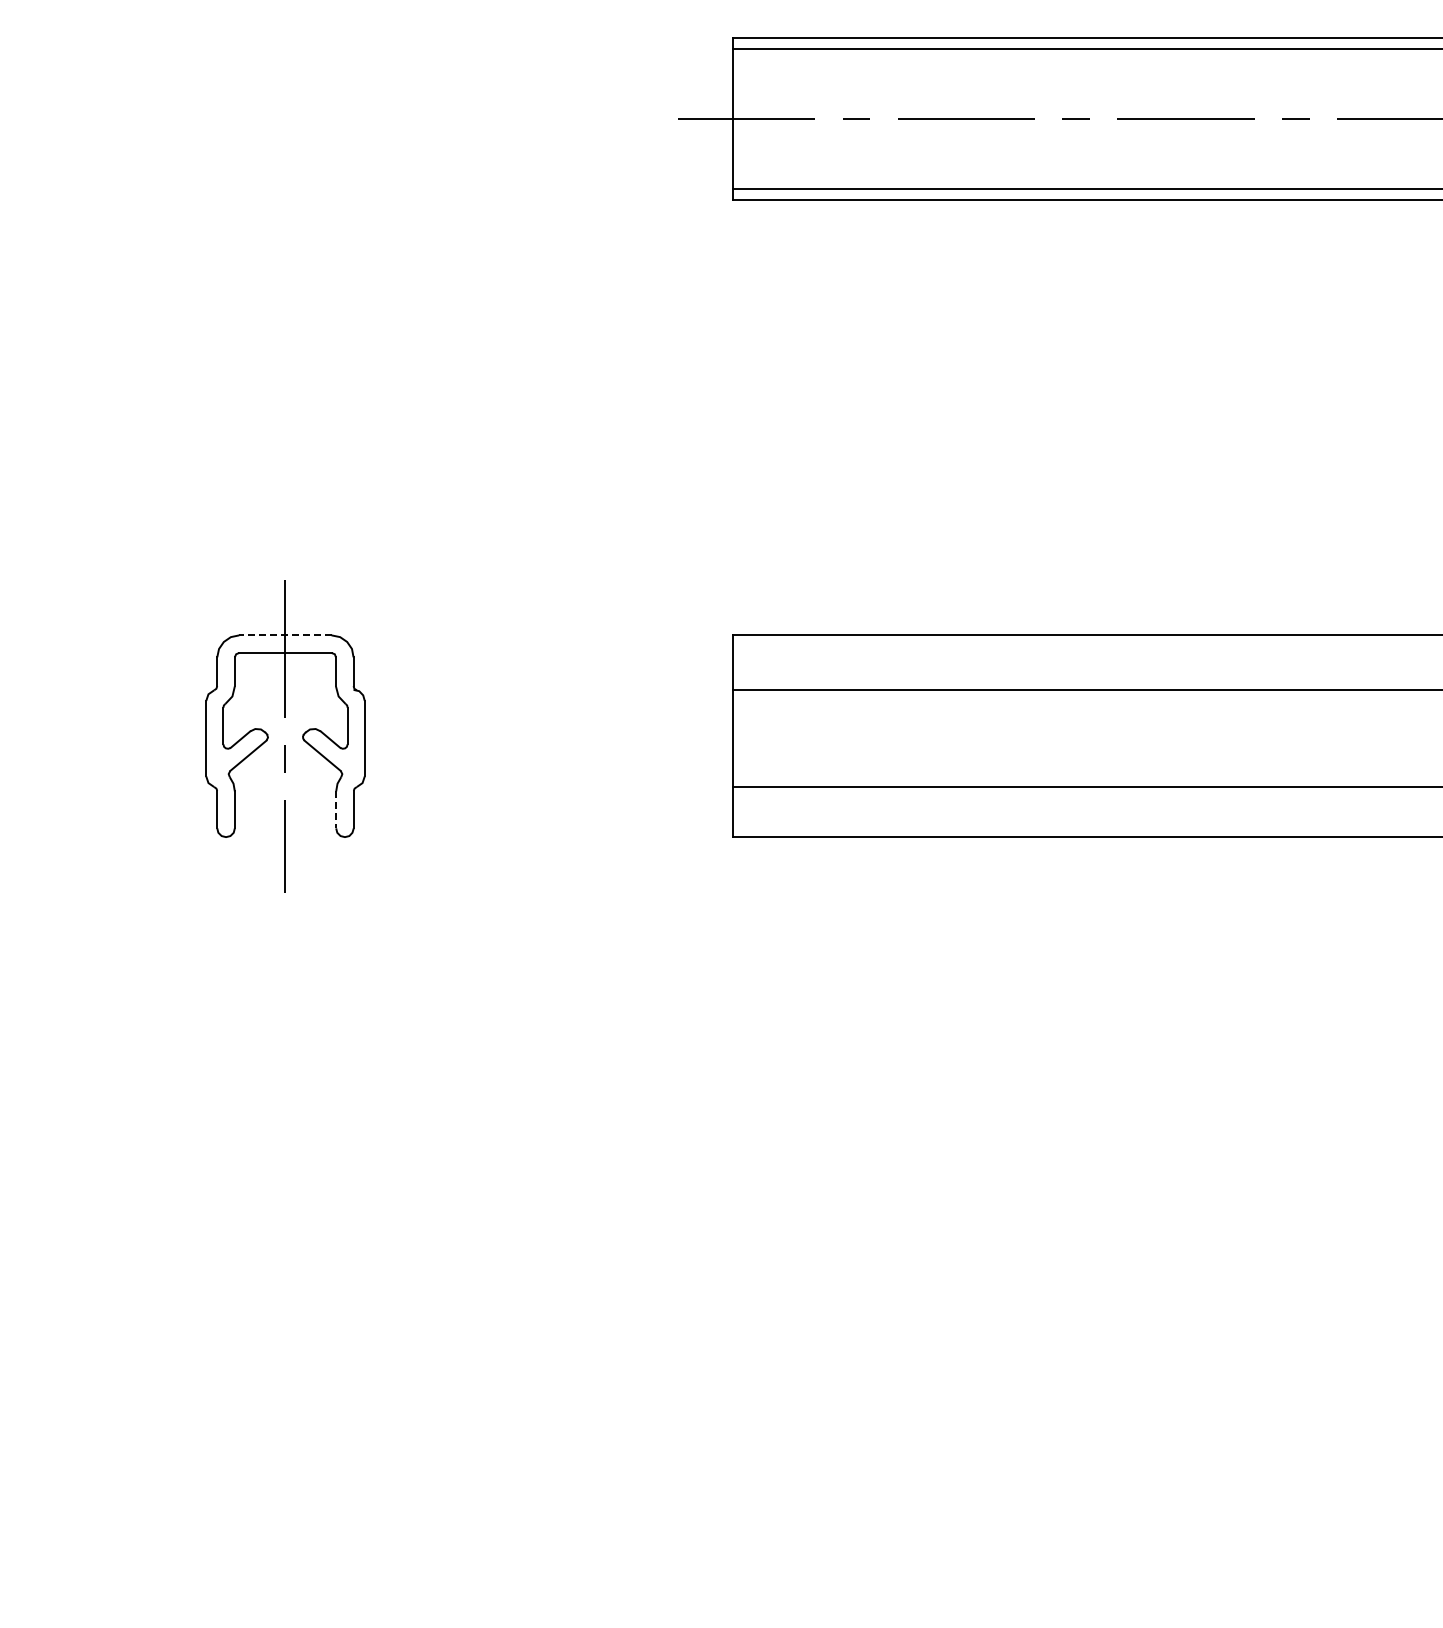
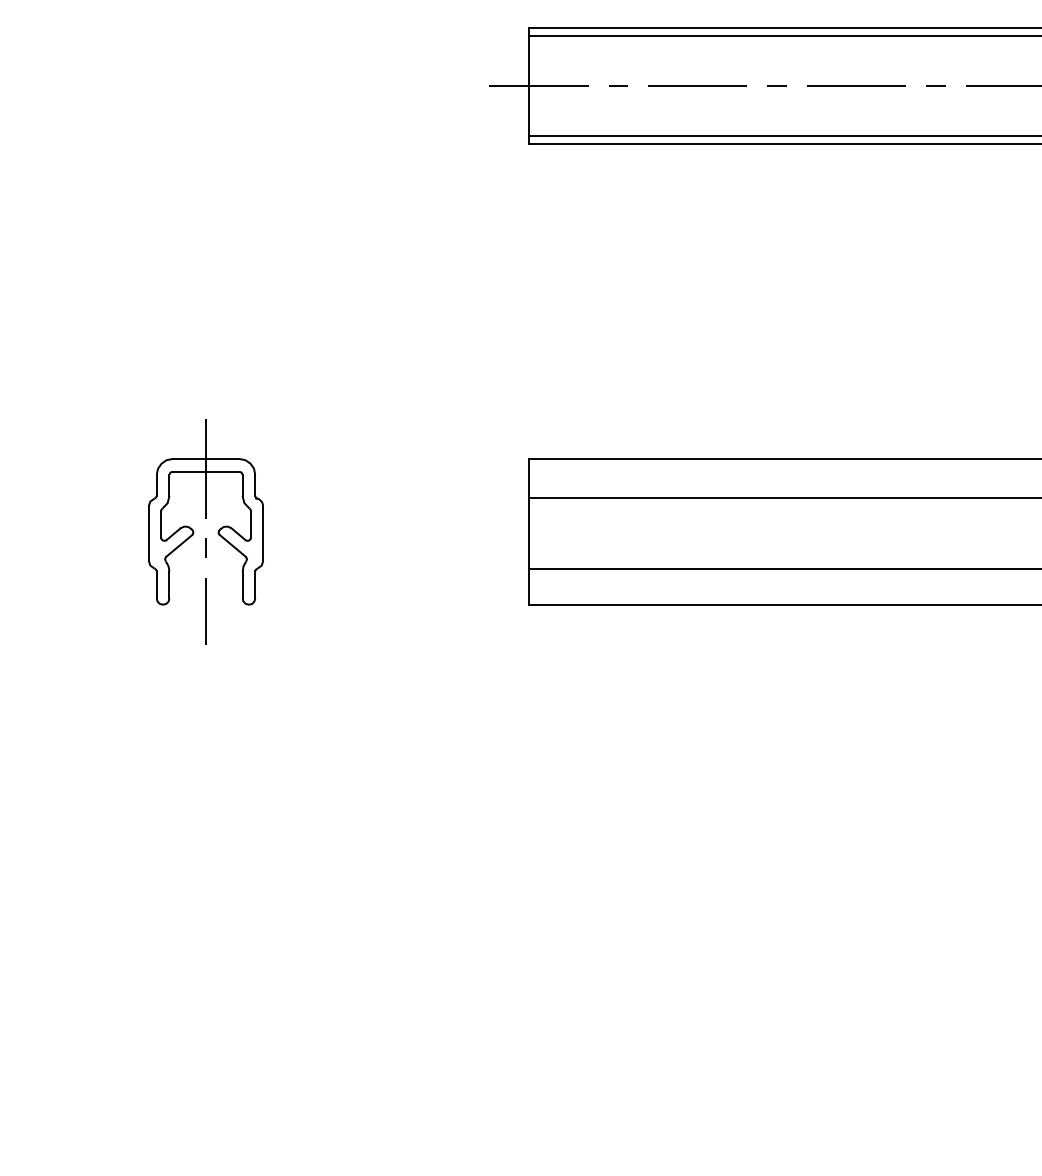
line: (284, 635) -> (205, 459), dashed -> solid
line: (336, 810) -> (242, 585), dashed -> solid

